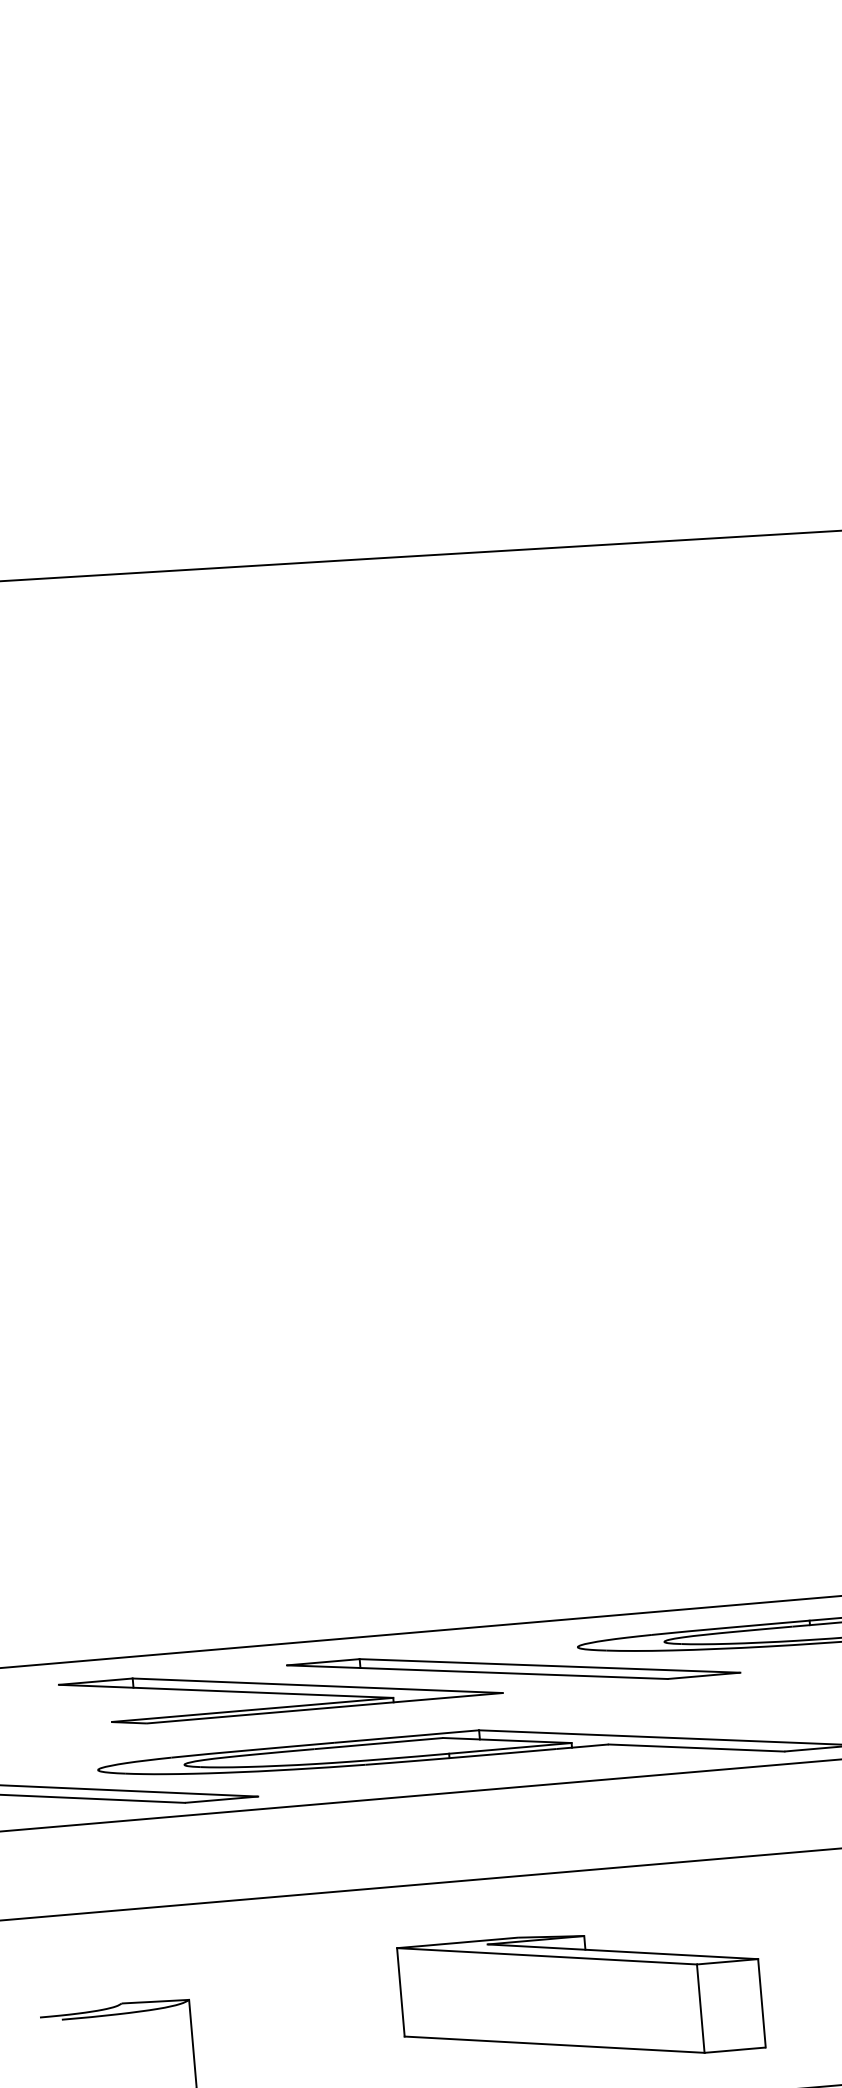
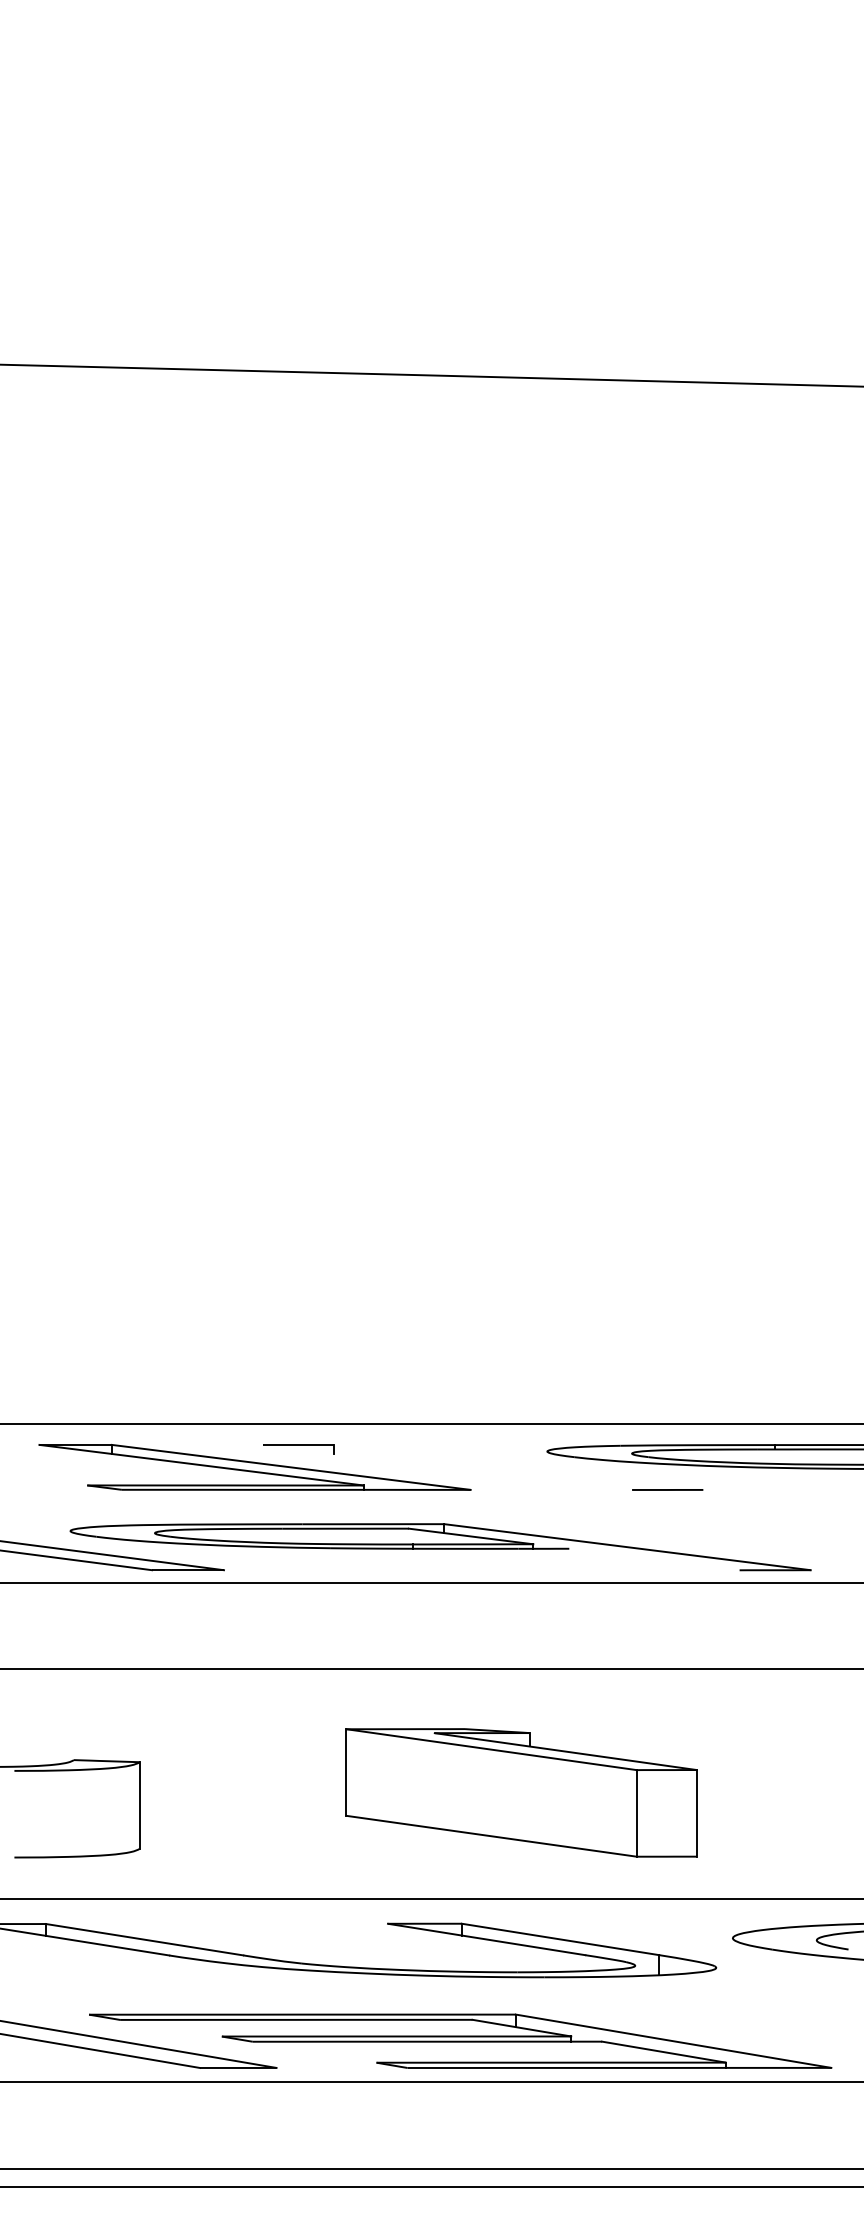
line: (549, 1664) -> (518, 1466), removed
line: (477, 1671) -> (447, 1466), removed
line: (696, 1747) -> (654, 1559), removed

